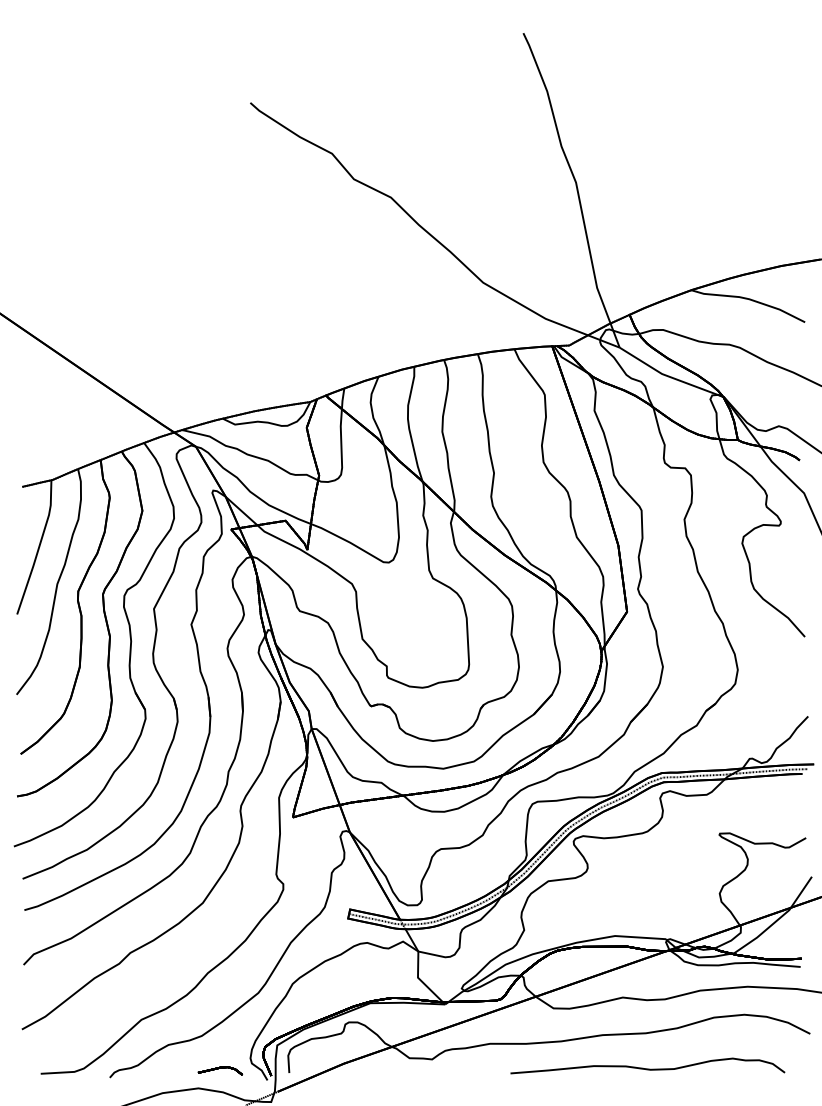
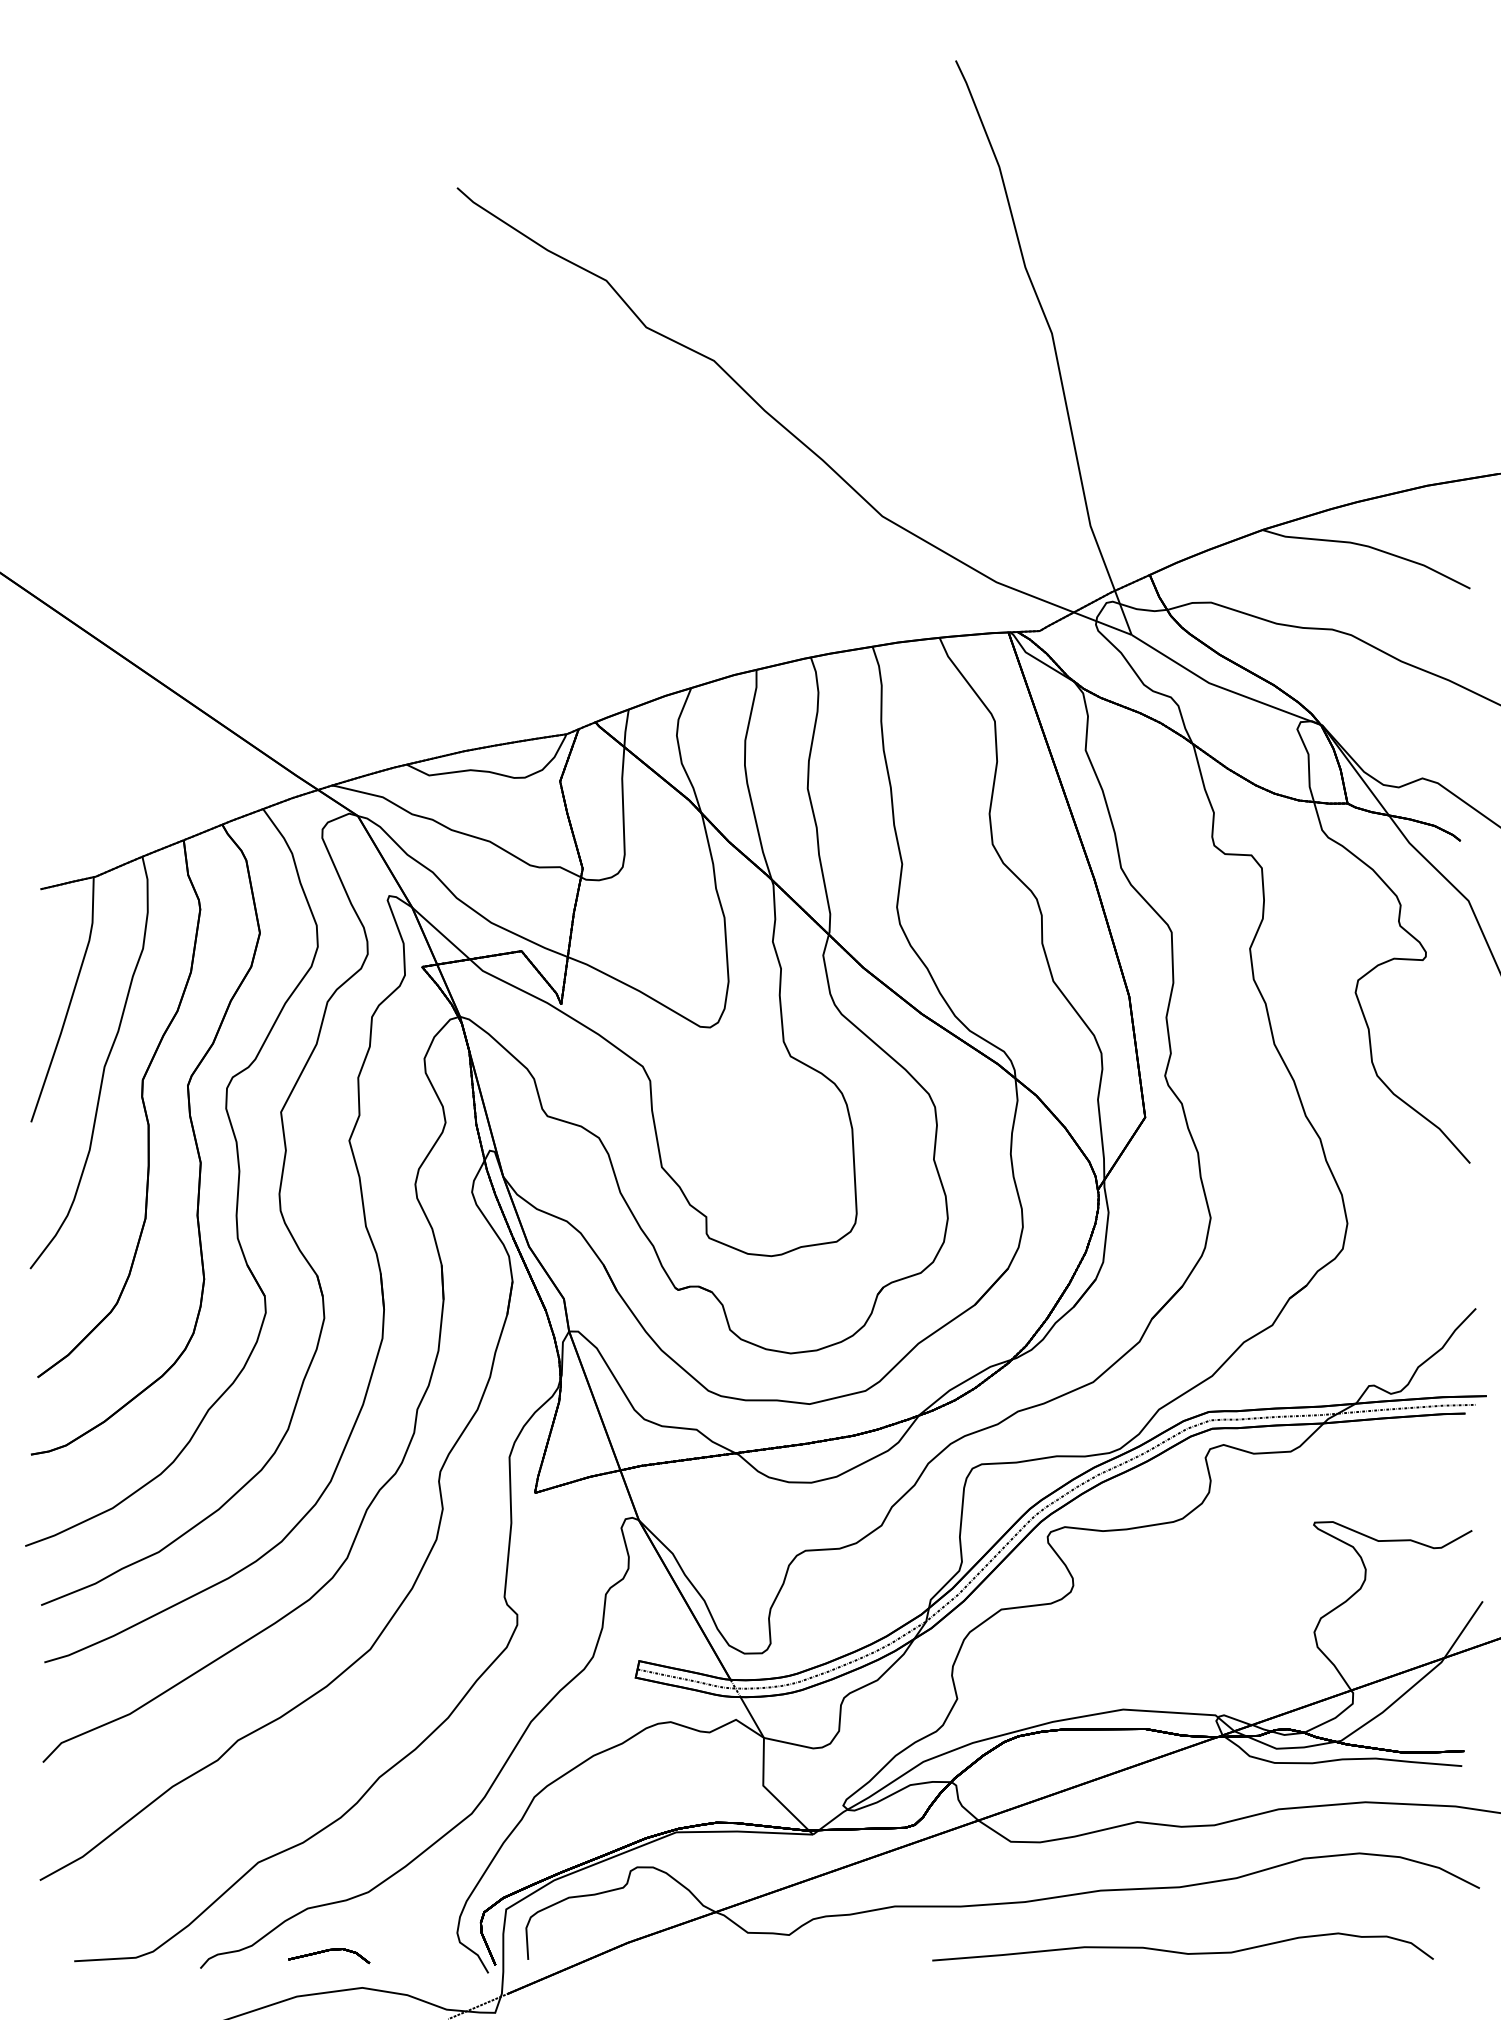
part: (220, 1070) -> (329, 1955), moved

